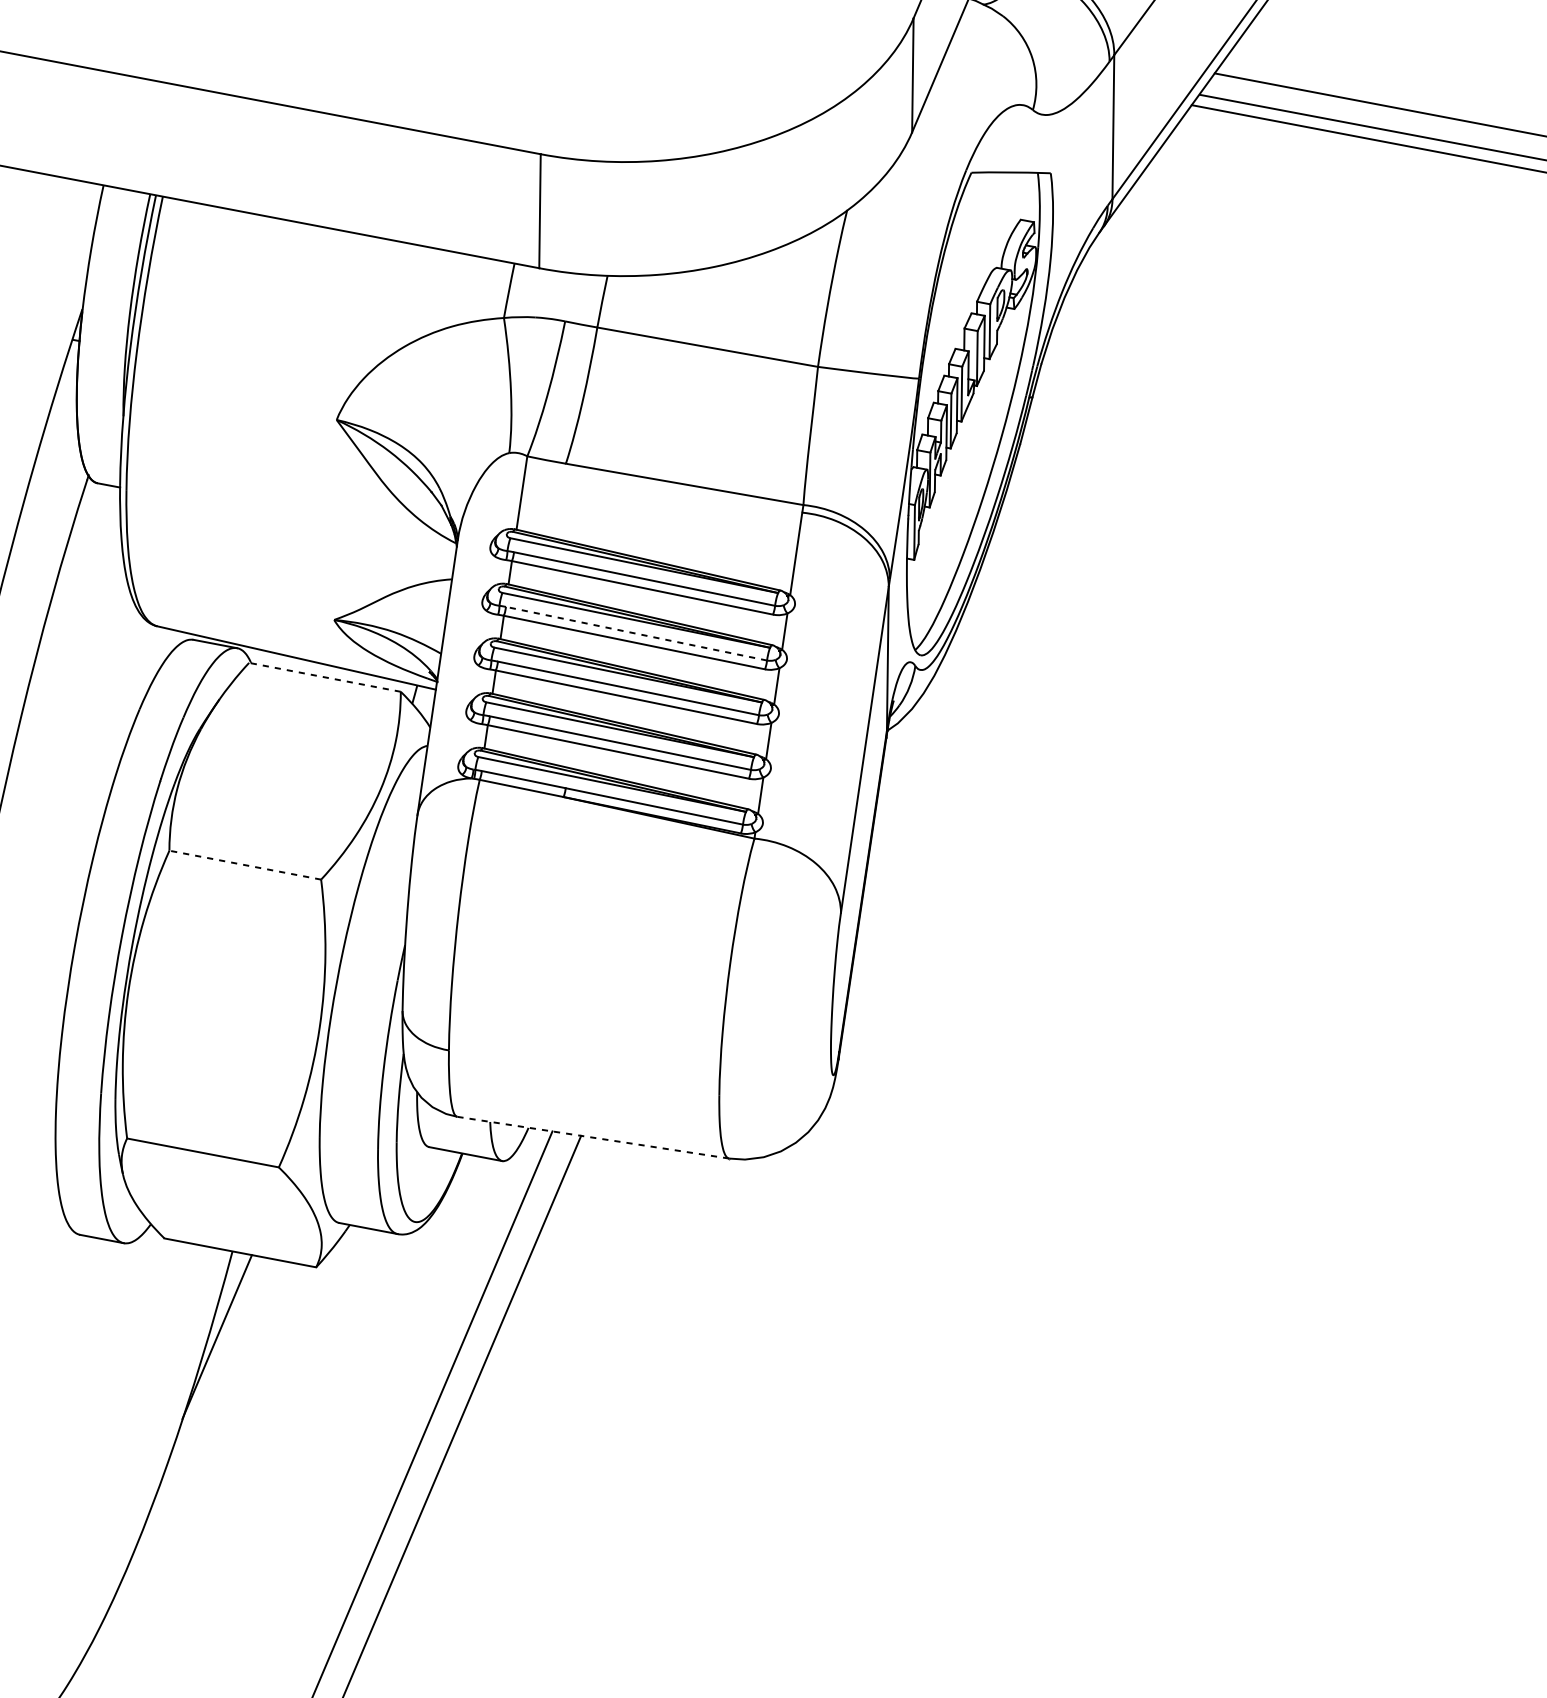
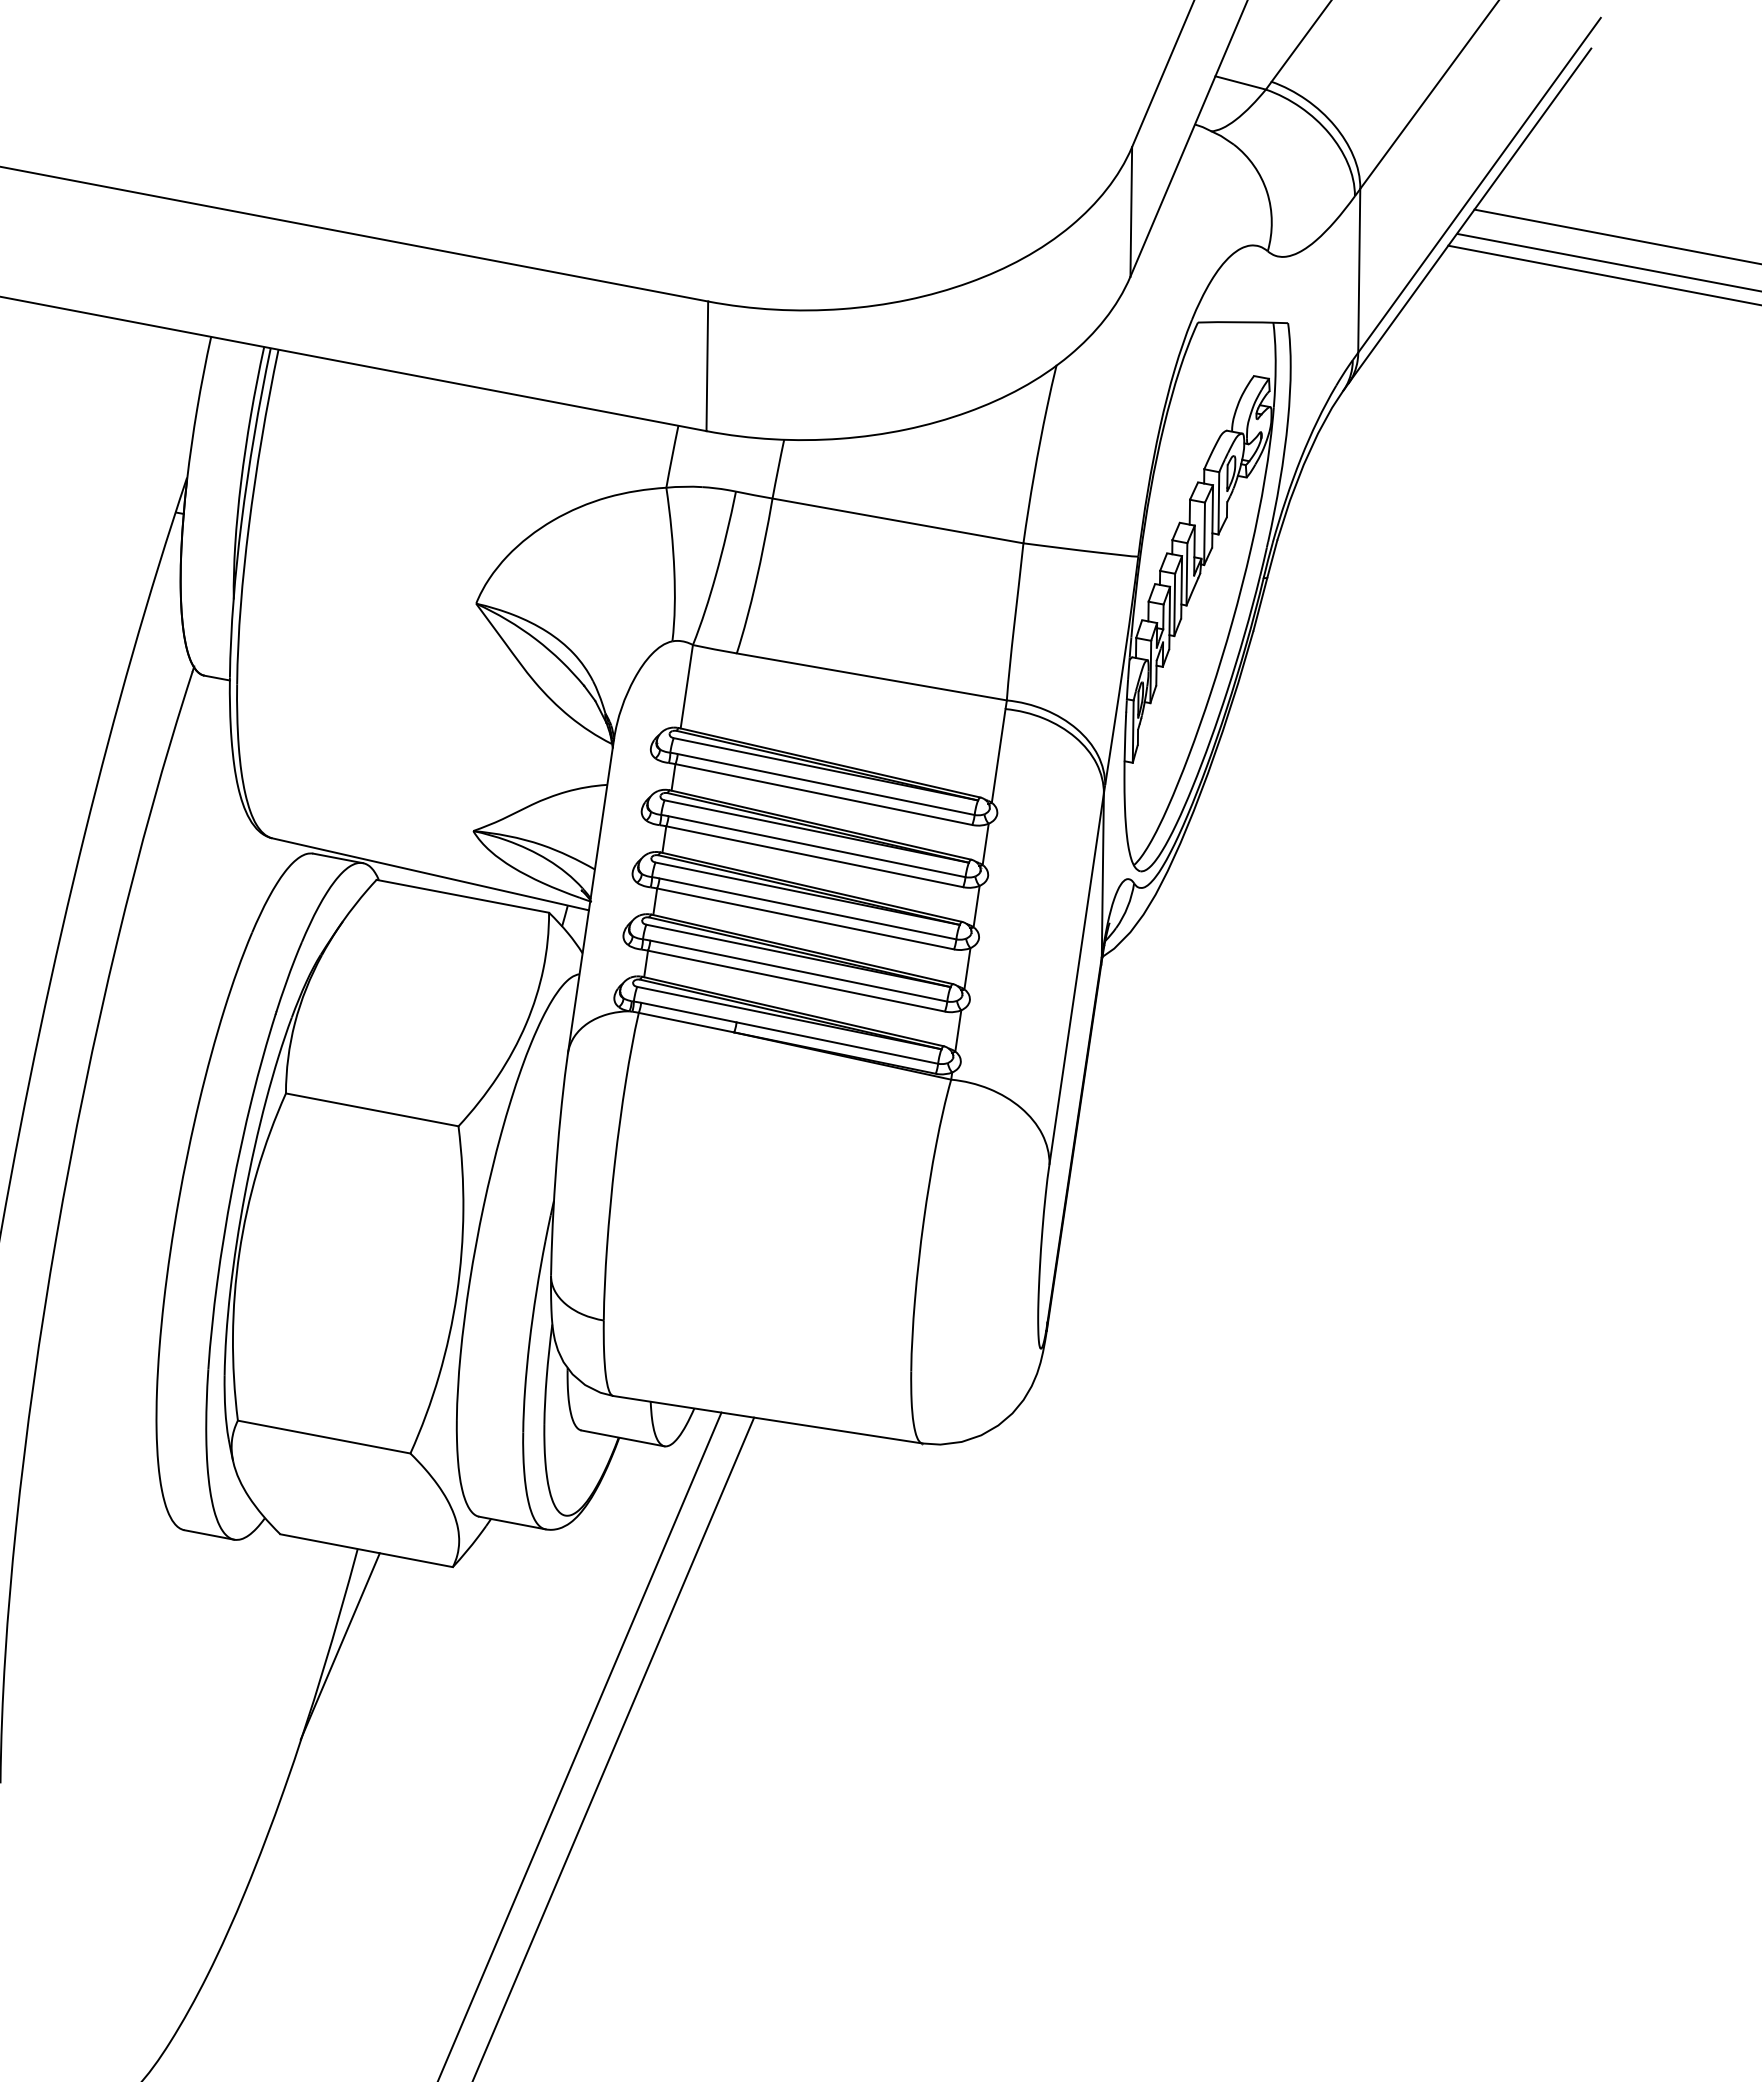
line: (636, 633) -> (817, 846), dashed -> solid
line: (324, 677) -> (462, 896), dashed -> solid
line: (245, 864) -> (372, 1109), dashed -> solid
line: (592, 1137) -> (767, 1419), dashed -> solid

